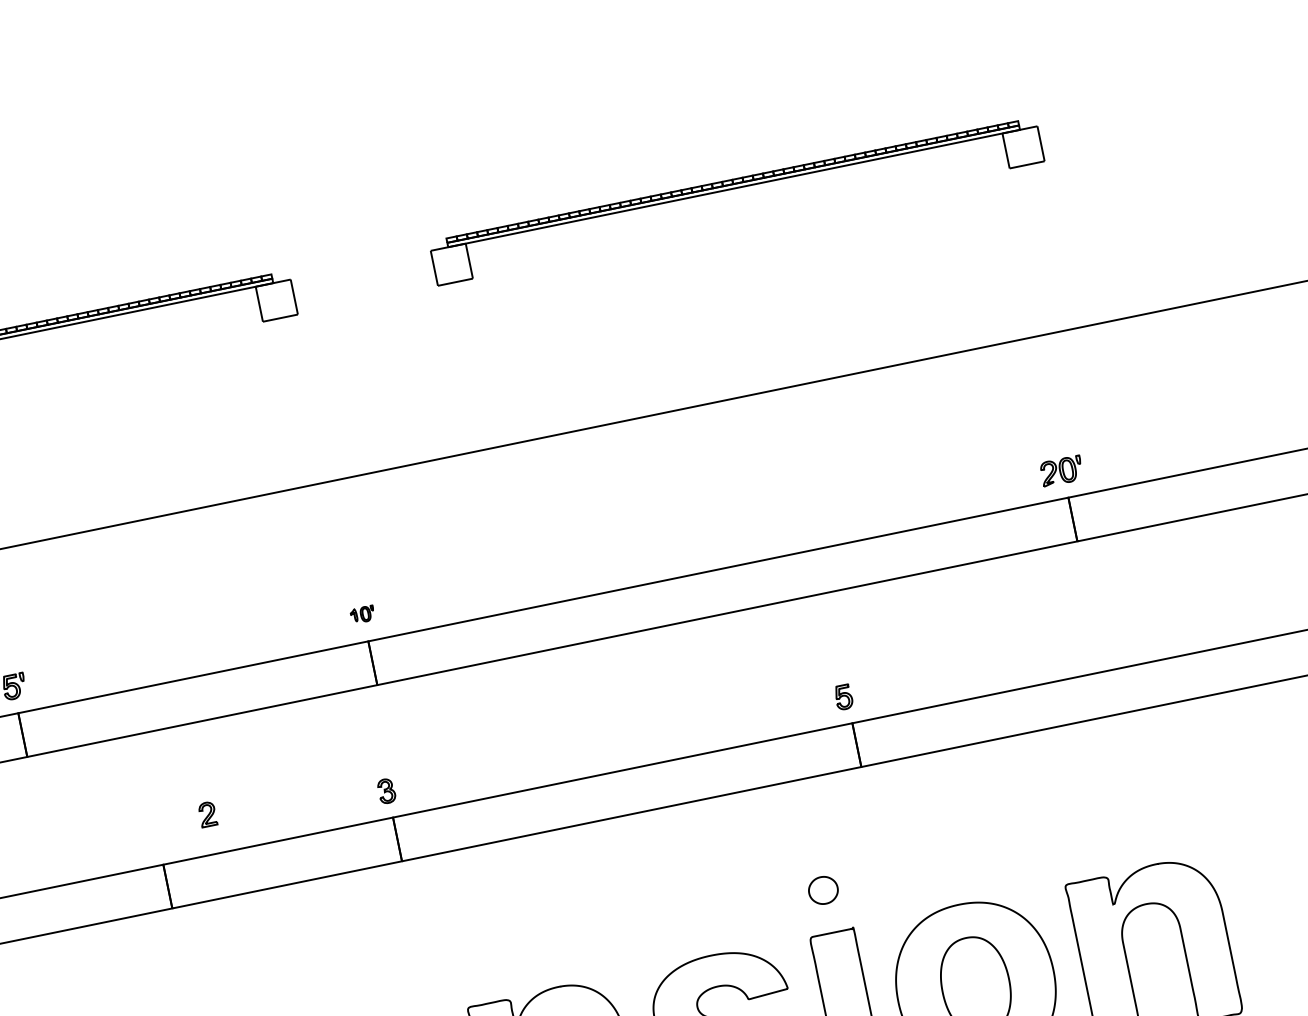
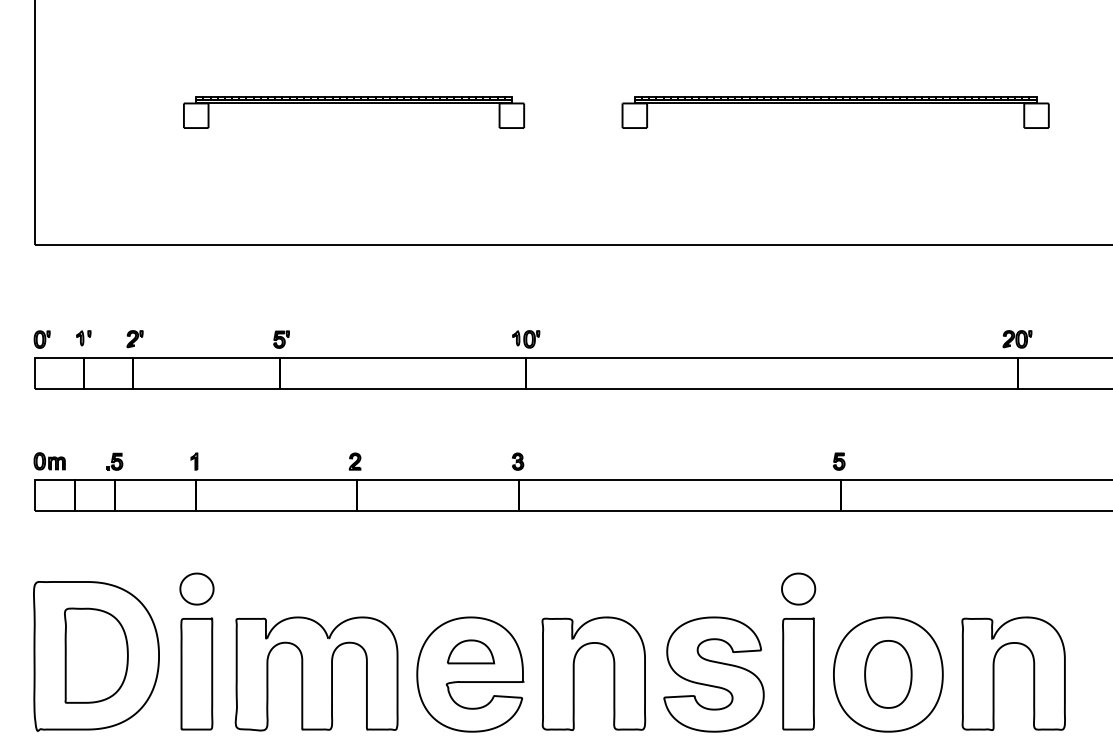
part: (363, 614) -> (526, 339), size x1.67
part: (206, 814) -> (354, 461), moved
part: (822, 889) -> (798, 588), size x1.67

